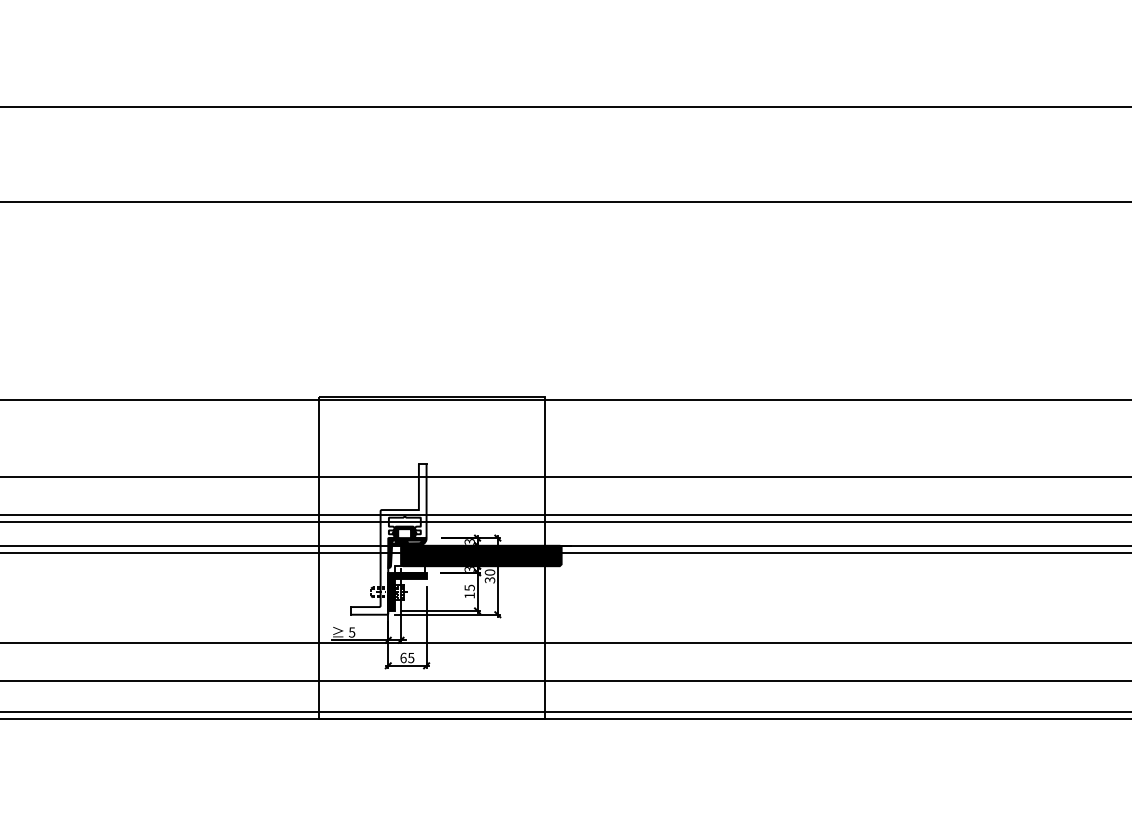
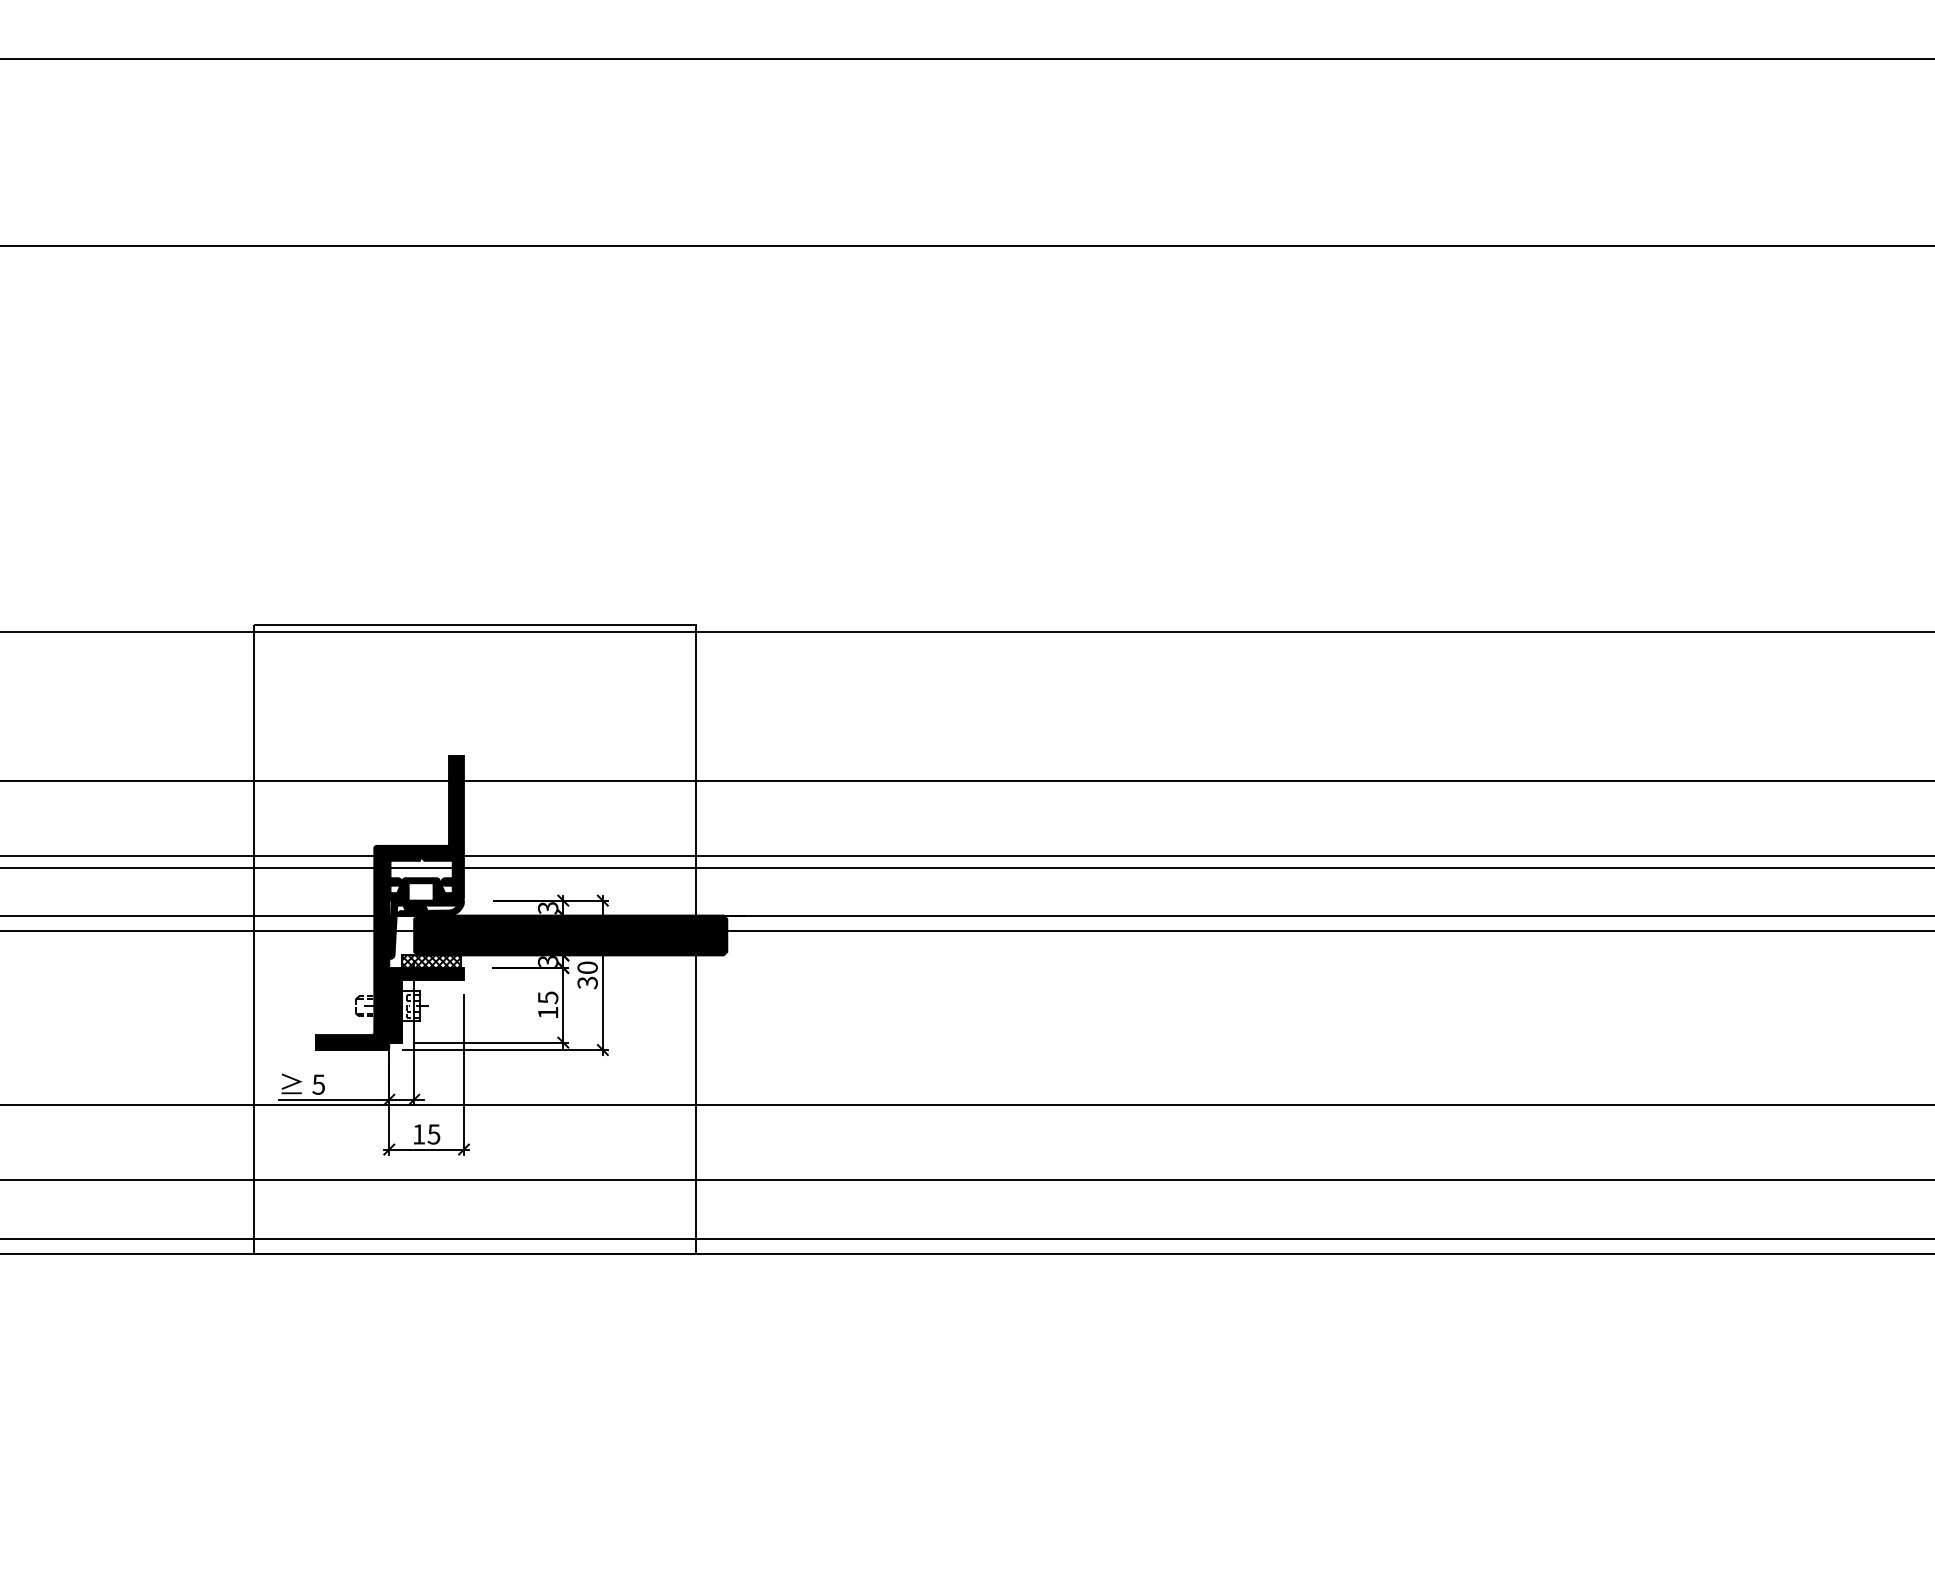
fill: (388, 538) -> (389, 901), added
hatch: (409, 569) -> (430, 961), added
text: (403, 657) -> (418, 1133), 65 -> 15

